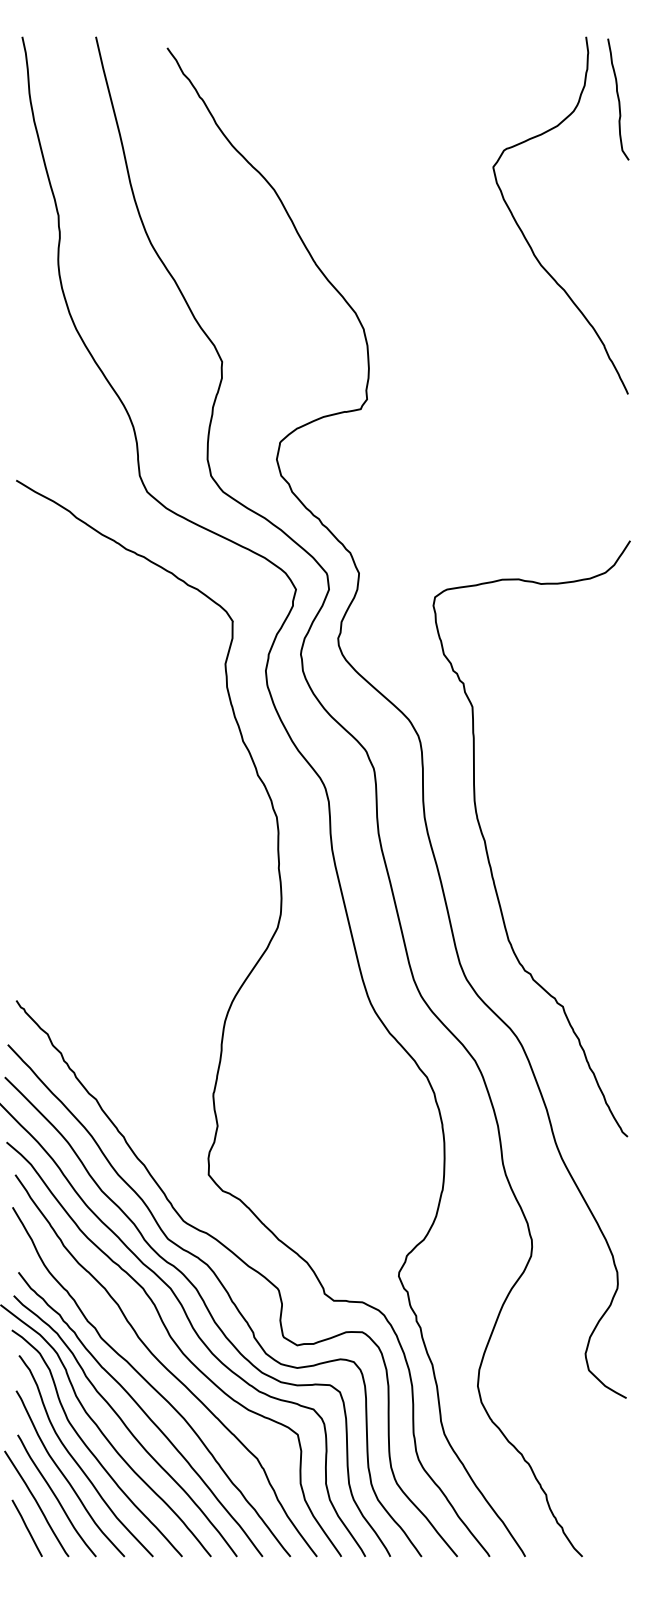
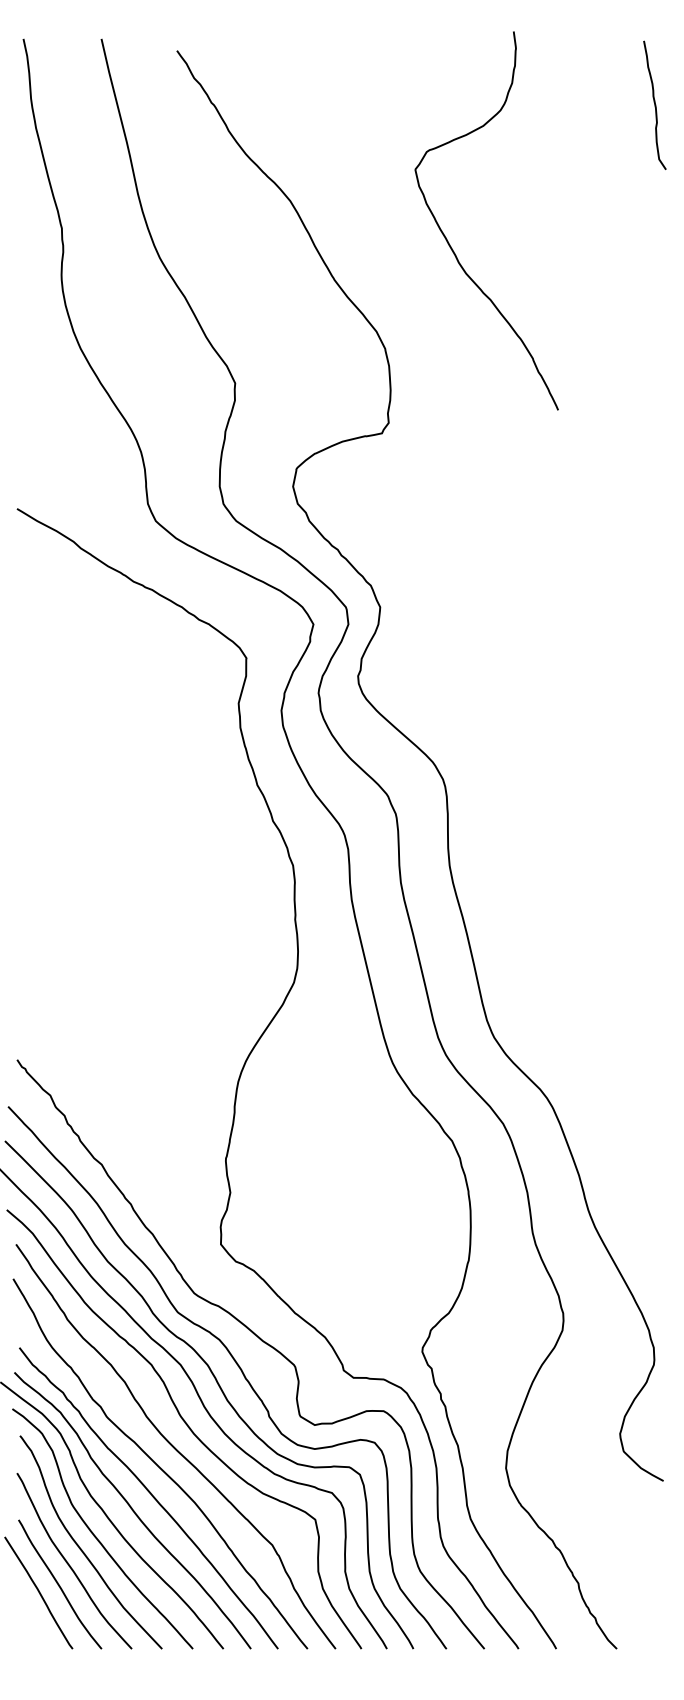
curve: (524, 234) -> (448, 240), moved
curve: (486, 843) -> (515, 893), removed
line: (26, 1527) -> (27, 1617), removed

